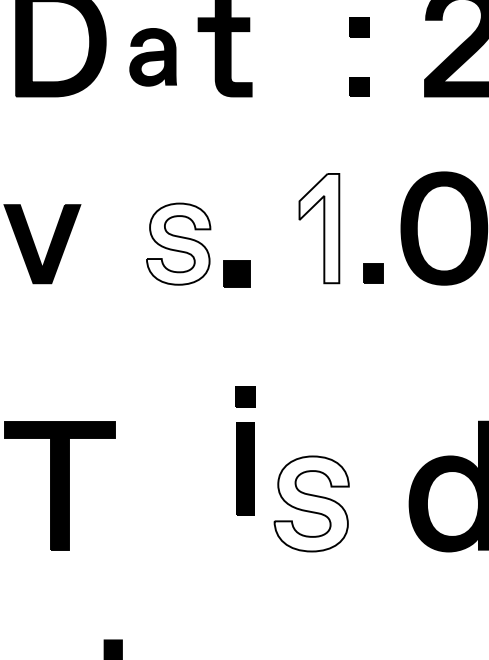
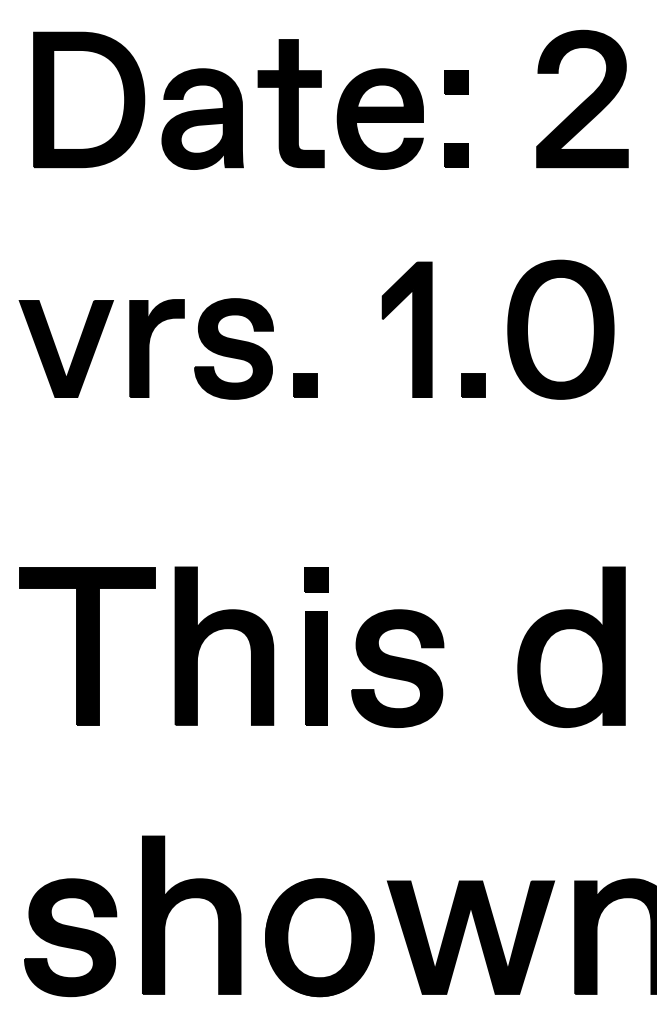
part: (153, 56) -> (202, 118), size x1.43
part: (296, 56) -> (379, 118), added
fill: (318, 228) -> (406, 329), added
part: (109, 243) -> (149, 348), added
fill: (179, 243) -> (234, 348), added
part: (236, 273) -> (305, 385), size x0.71
part: (245, 451) -> (316, 646), moved
part: (166, 472) -> (219, 630), added
fill: (311, 503) -> (397, 668), added

